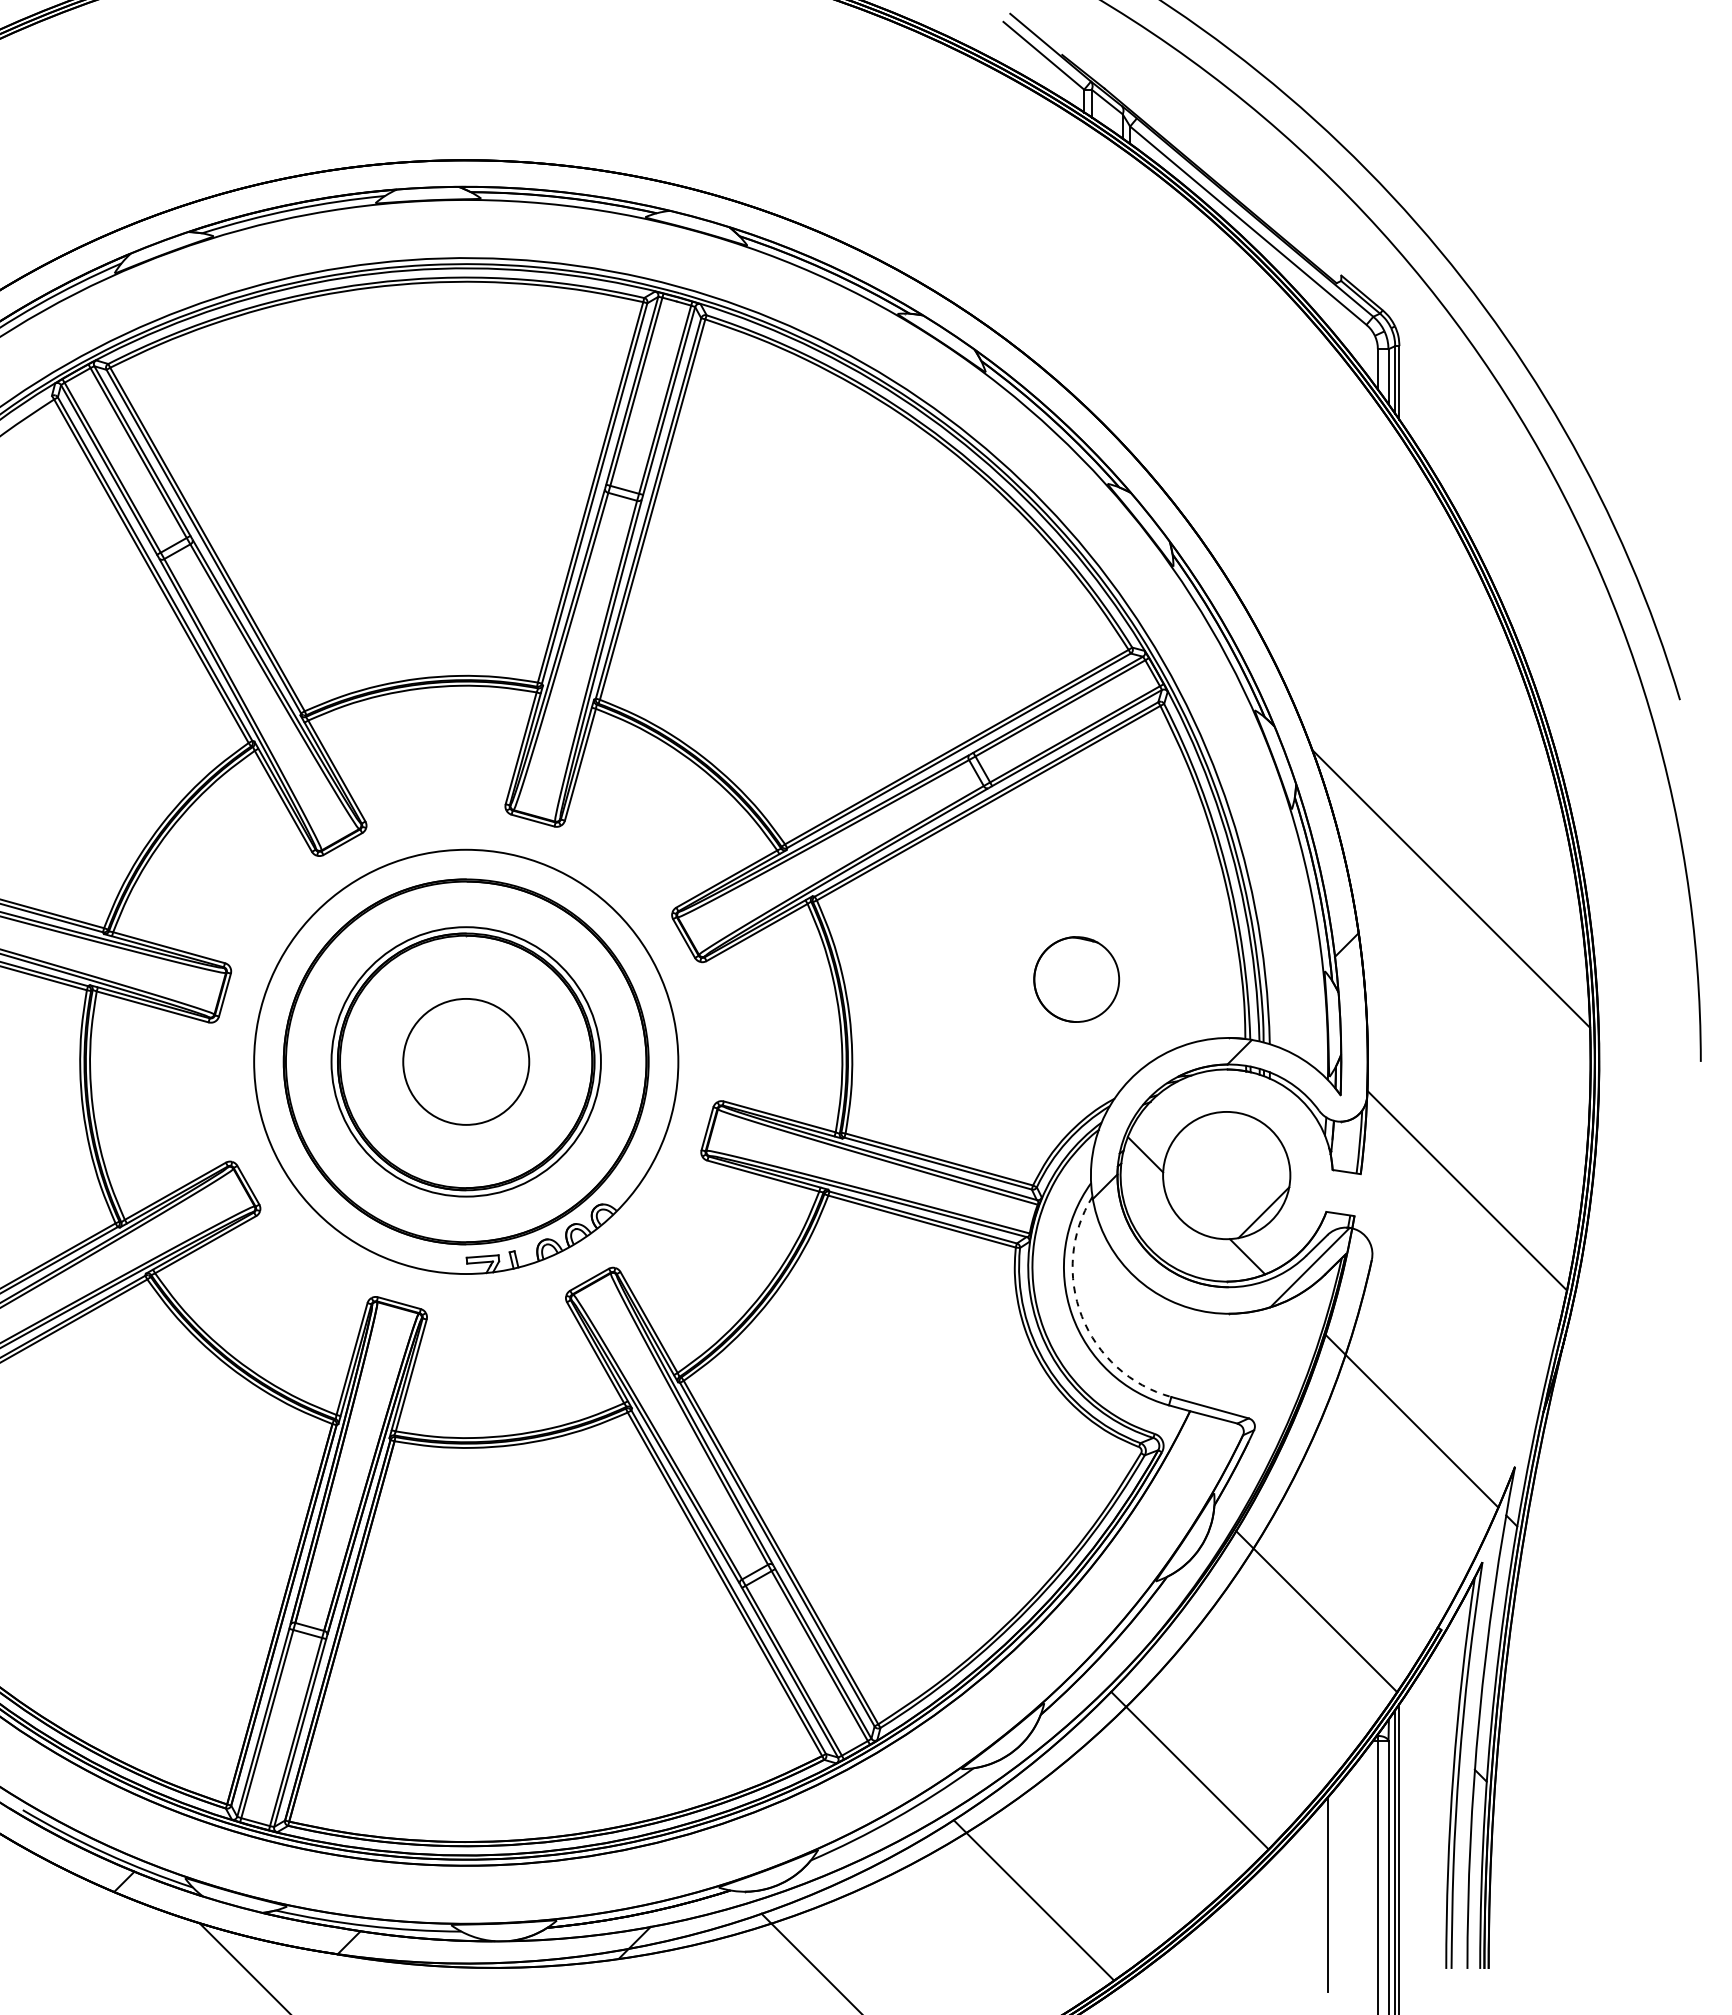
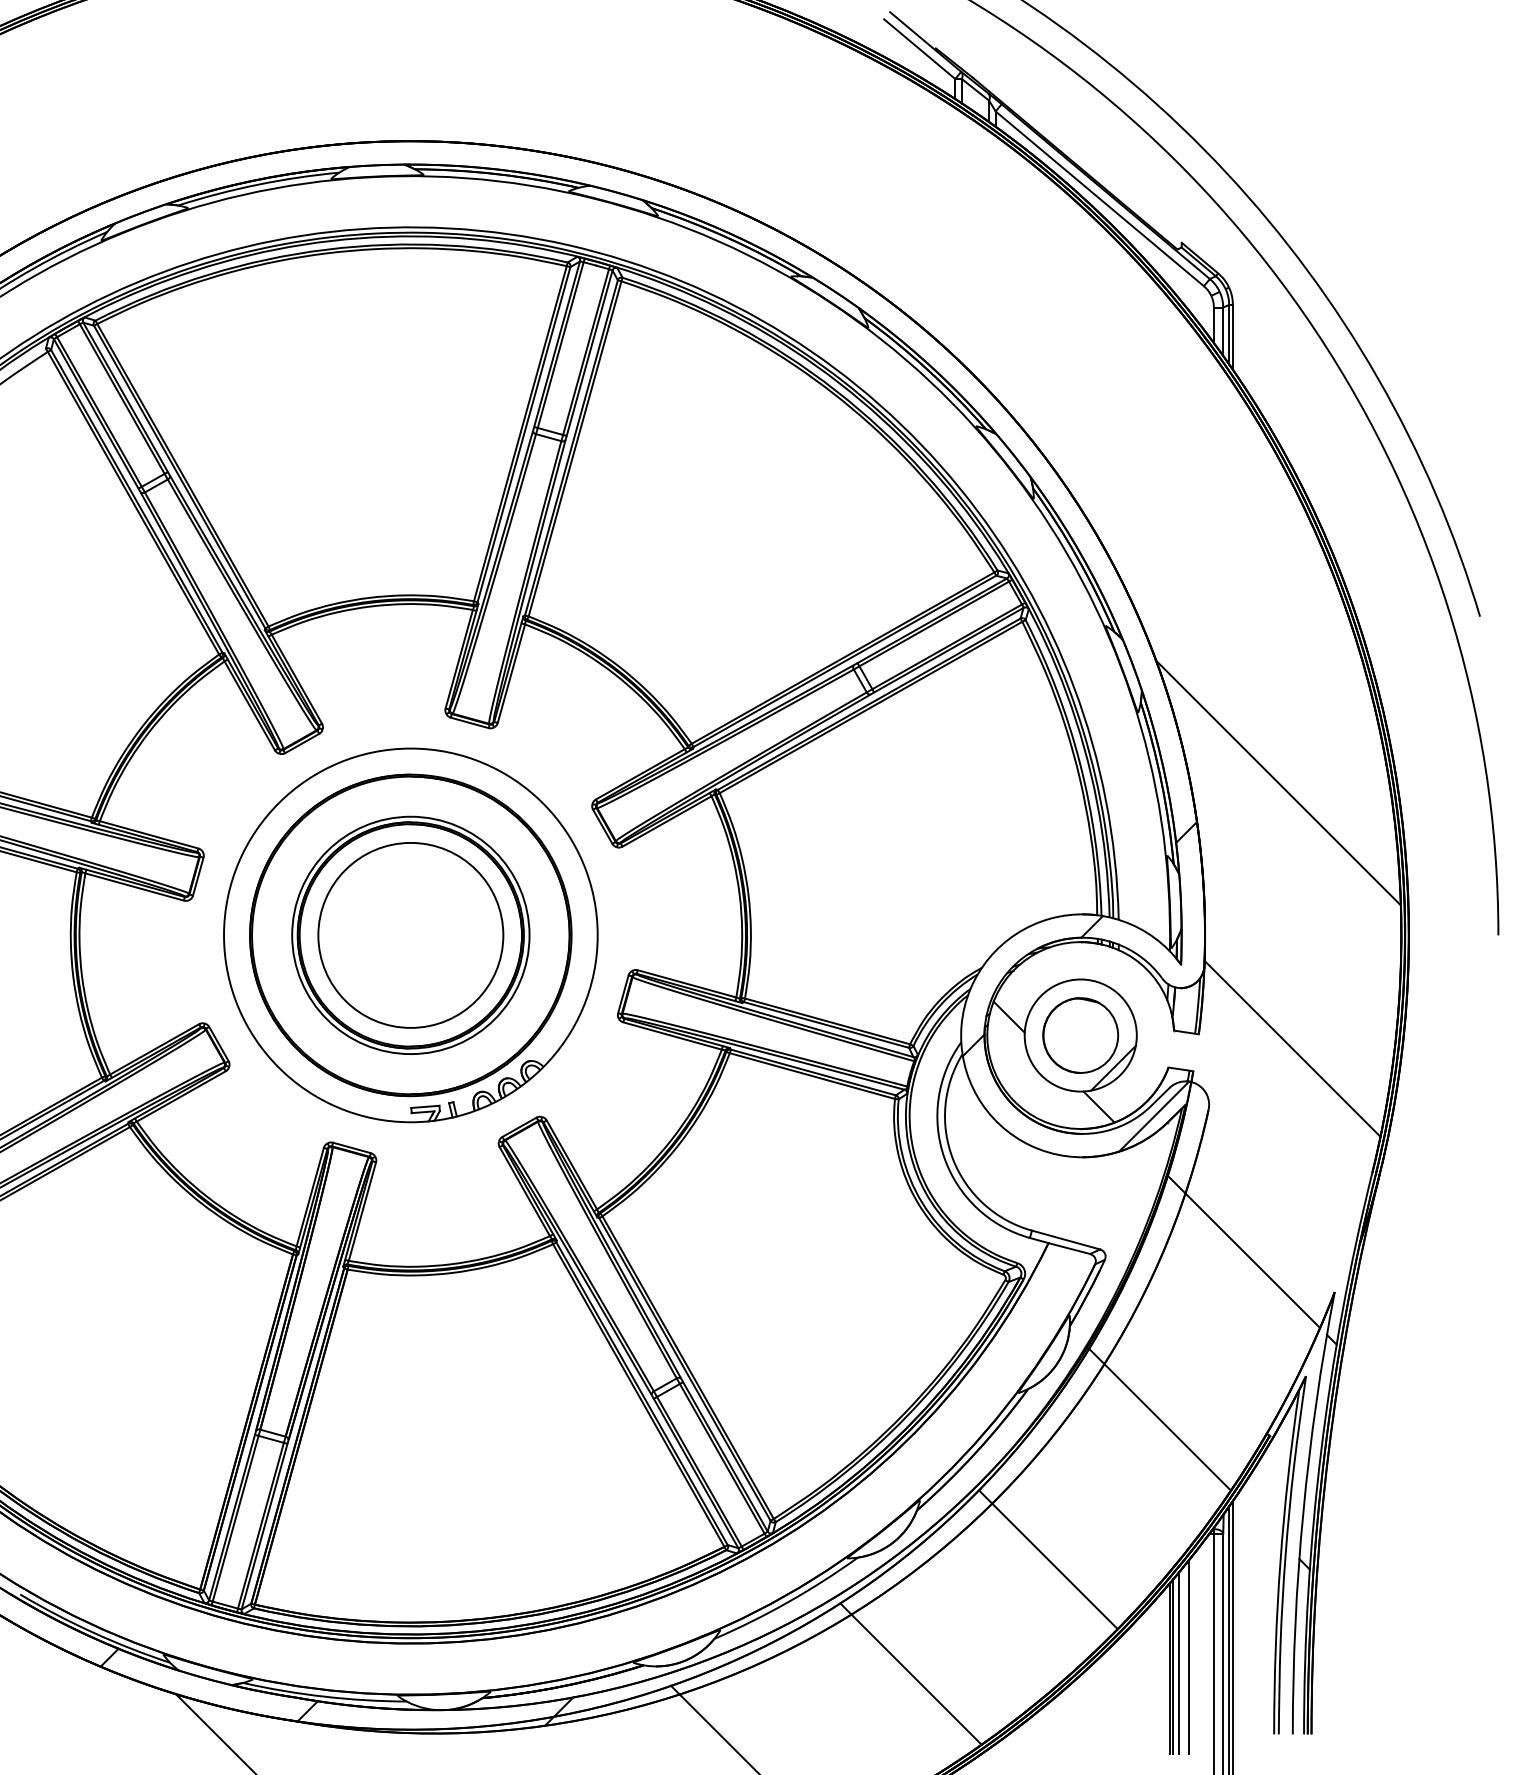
part: (1076, 979) -> (1080, 1035), moved
circle: (466, 1061) -> (411, 935), size x1.67
arc: (1081, 1316) -> (952, 1159), dashed -> solid
line: (1349, 1881) -> (1188, 1657), added
line: (1338, 1887) -> (1179, 1662), added
line: (1331, 1891) -> (1173, 1666), added

